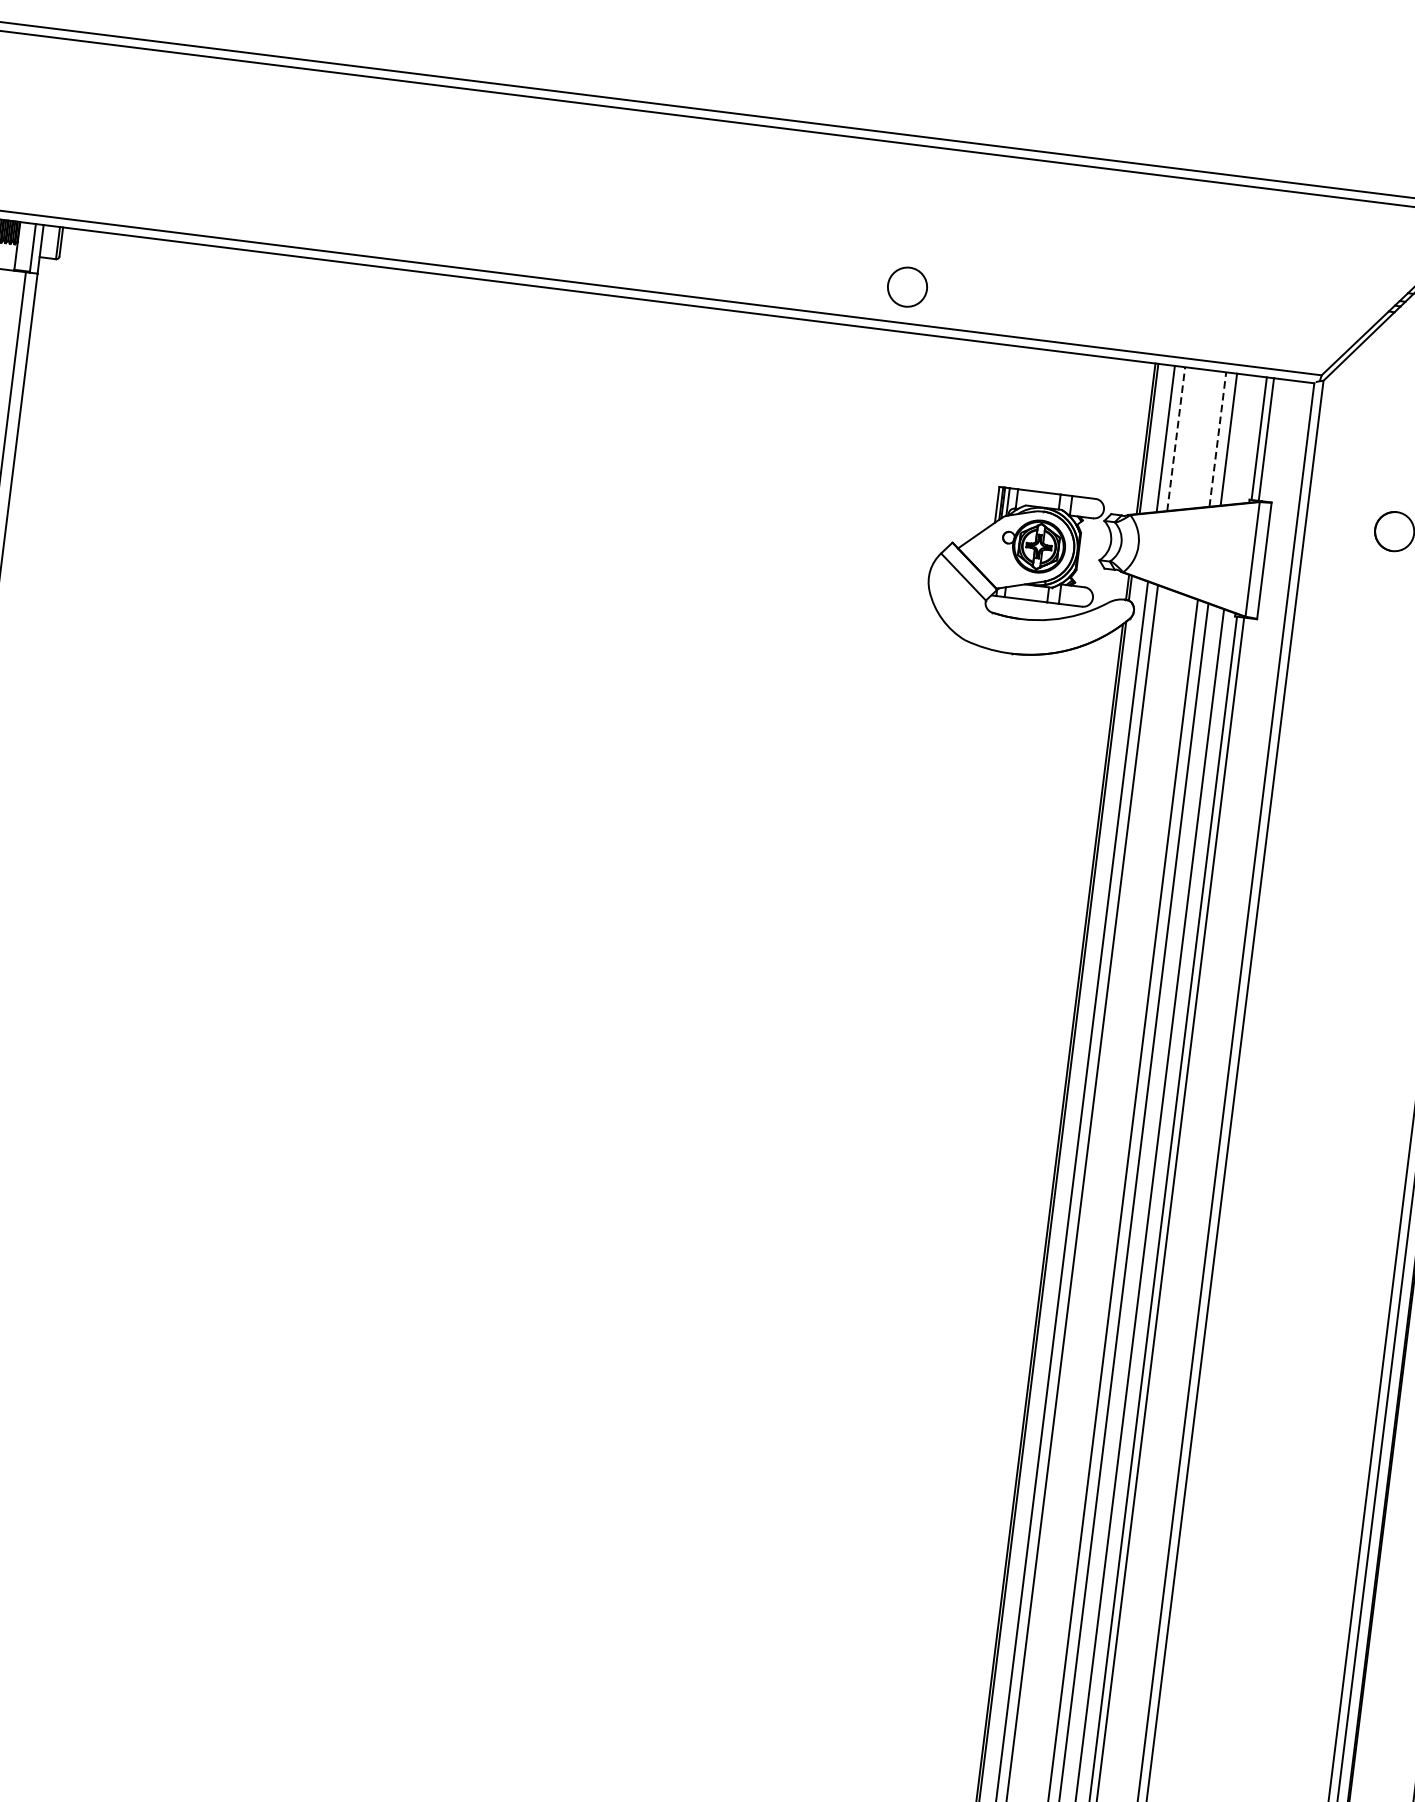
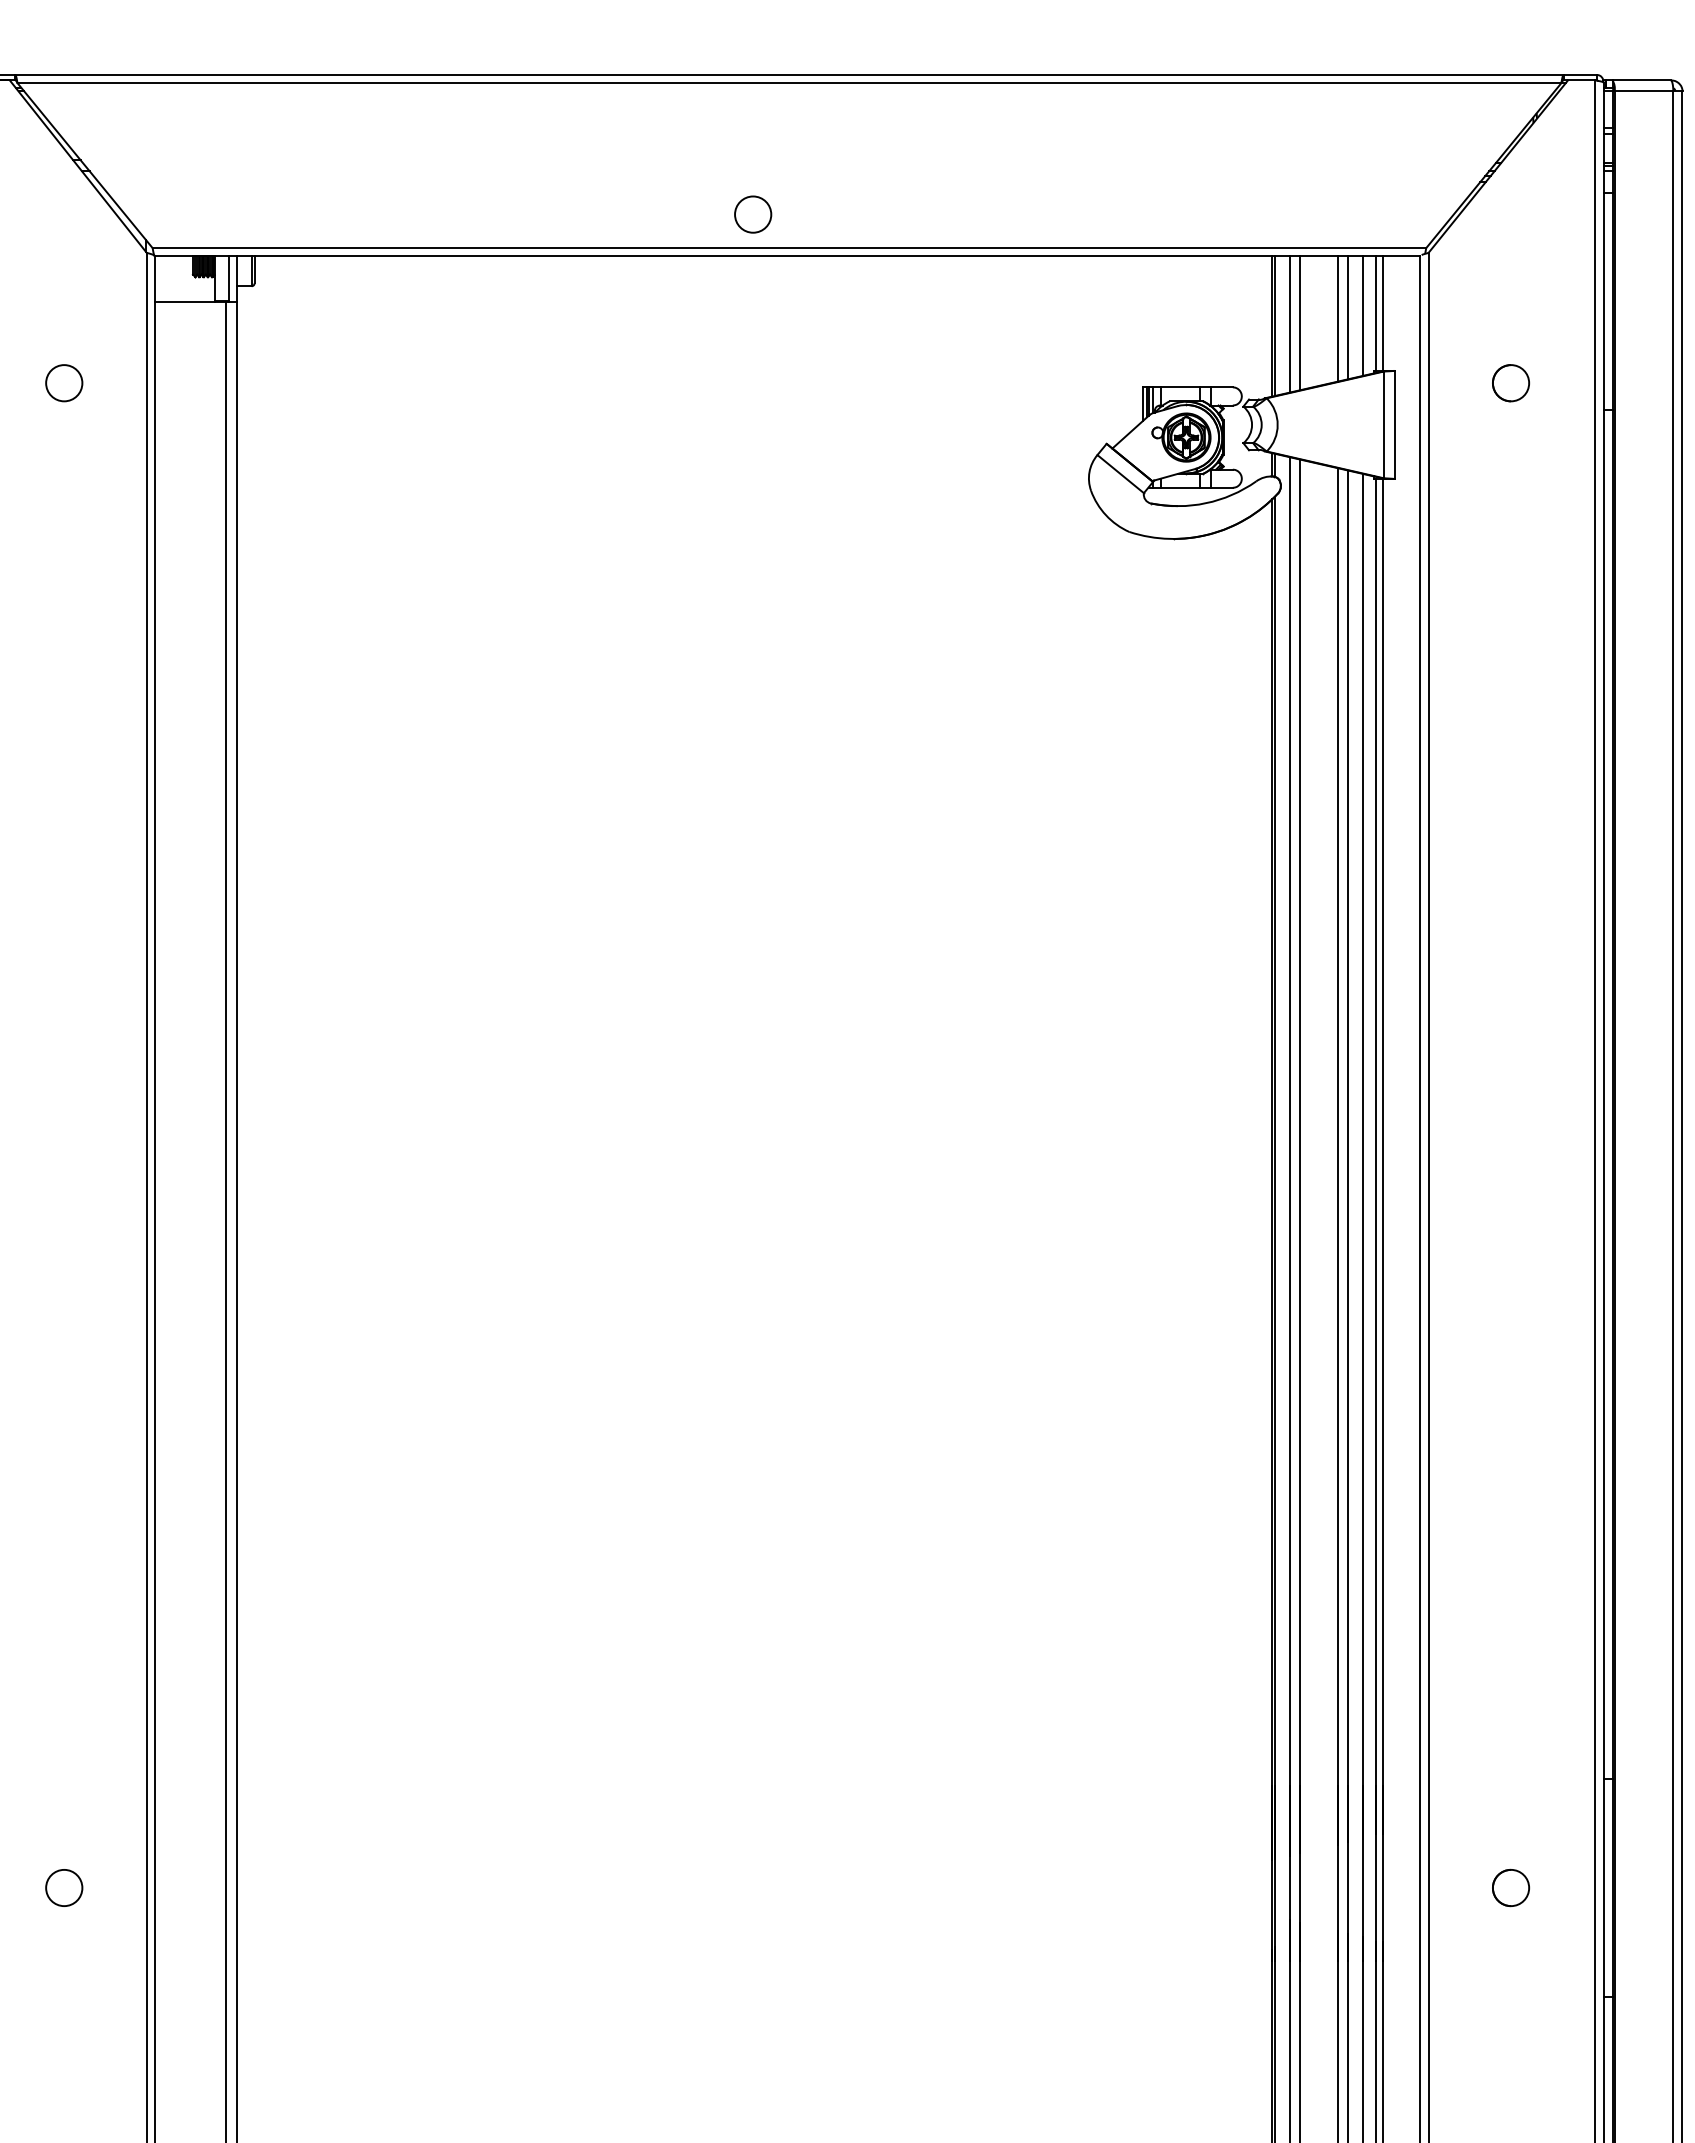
circle: (907, 287) -> (753, 214), moved
line: (1176, 439) -> (1300, 323), dashed -> solid
line: (1218, 439) -> (1338, 318), dashed -> solid
line: (1245, 439) -> (1363, 315), added

